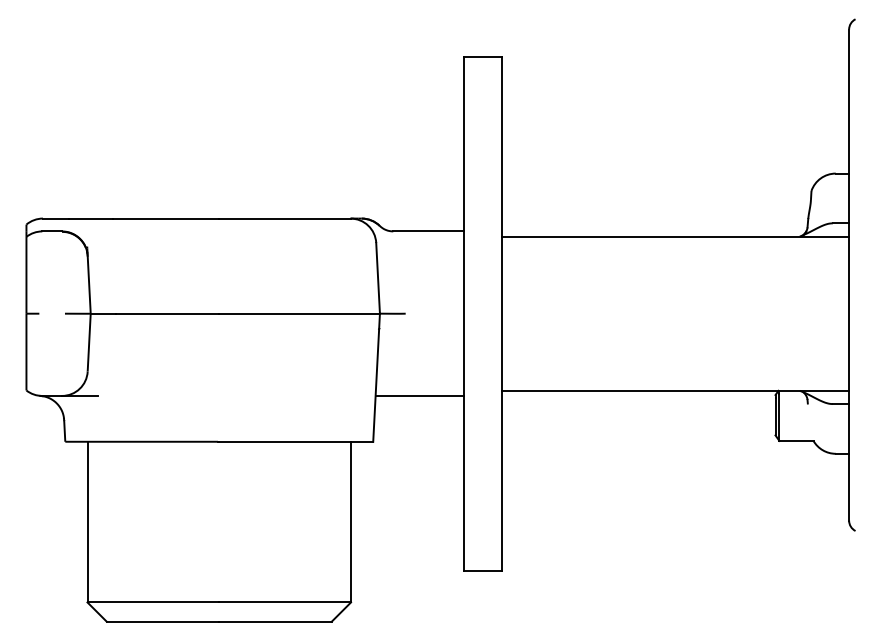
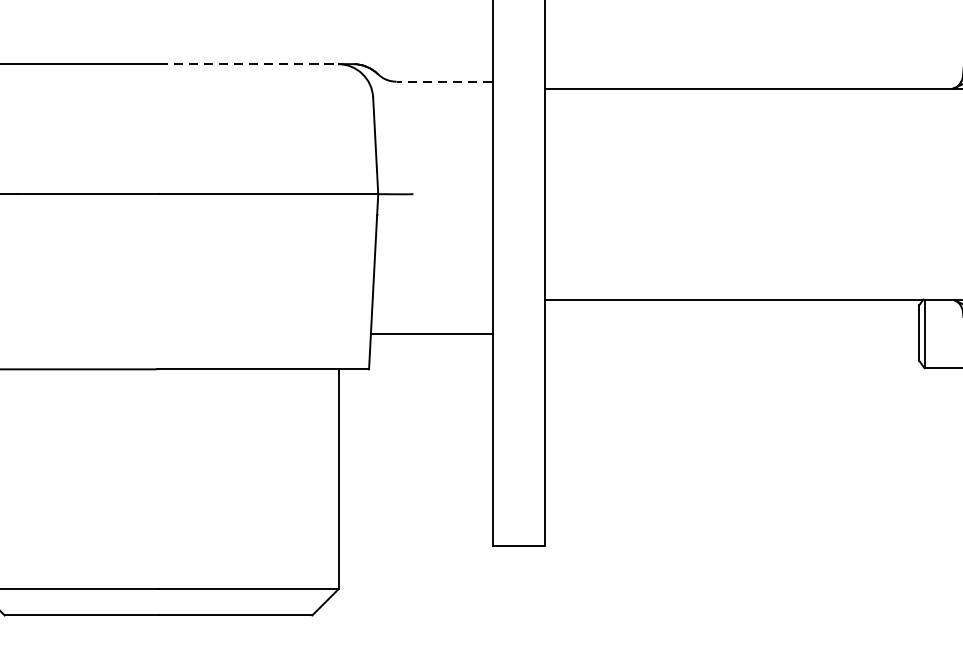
line: (284, 218) -> (247, 64), solid -> dashed
line: (427, 231) -> (443, 81), solid -> dashed
line: (419, 395) -> (432, 333), moved

